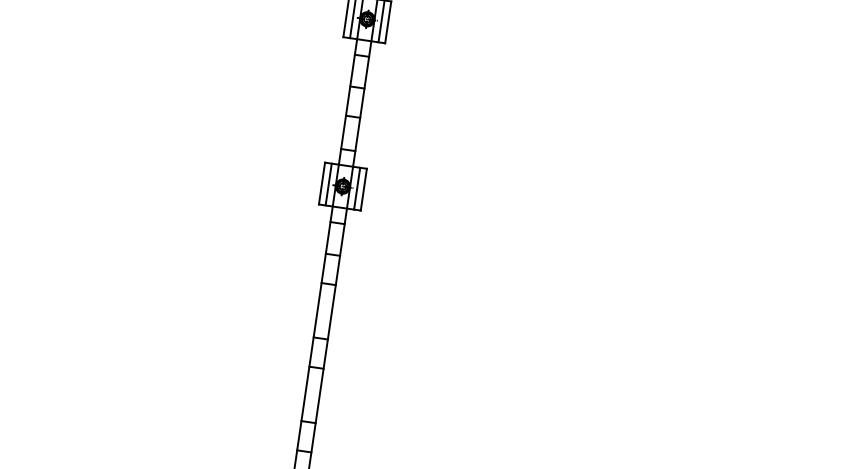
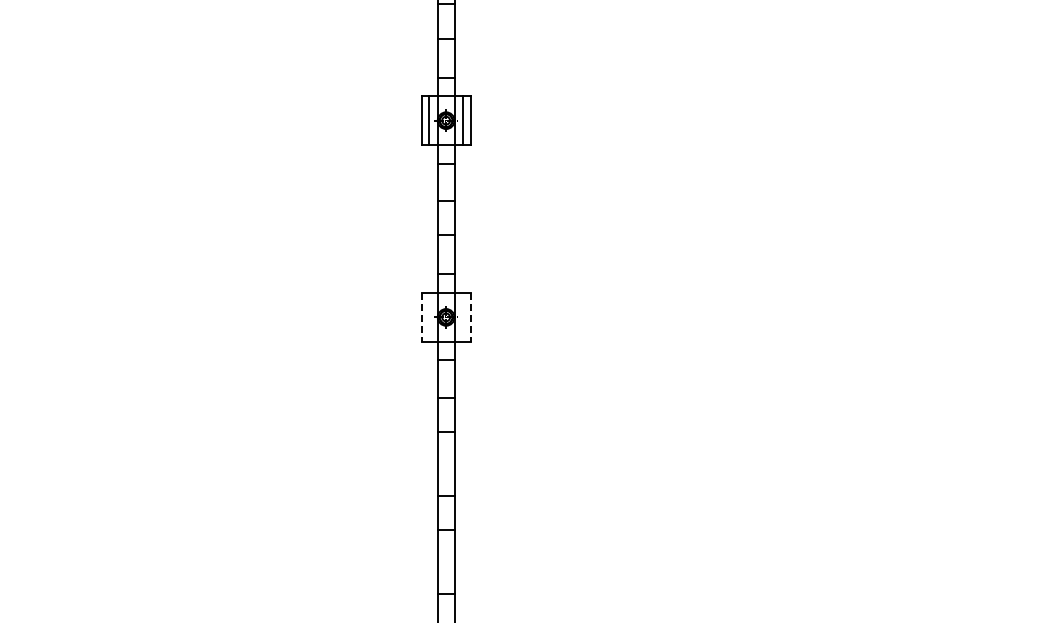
line: (321, 183) -> (421, 317), solid -> dashed
line: (328, 184) -> (429, 317), removed
line: (356, 188) -> (462, 317), removed
line: (363, 189) -> (470, 317), solid -> dashed

